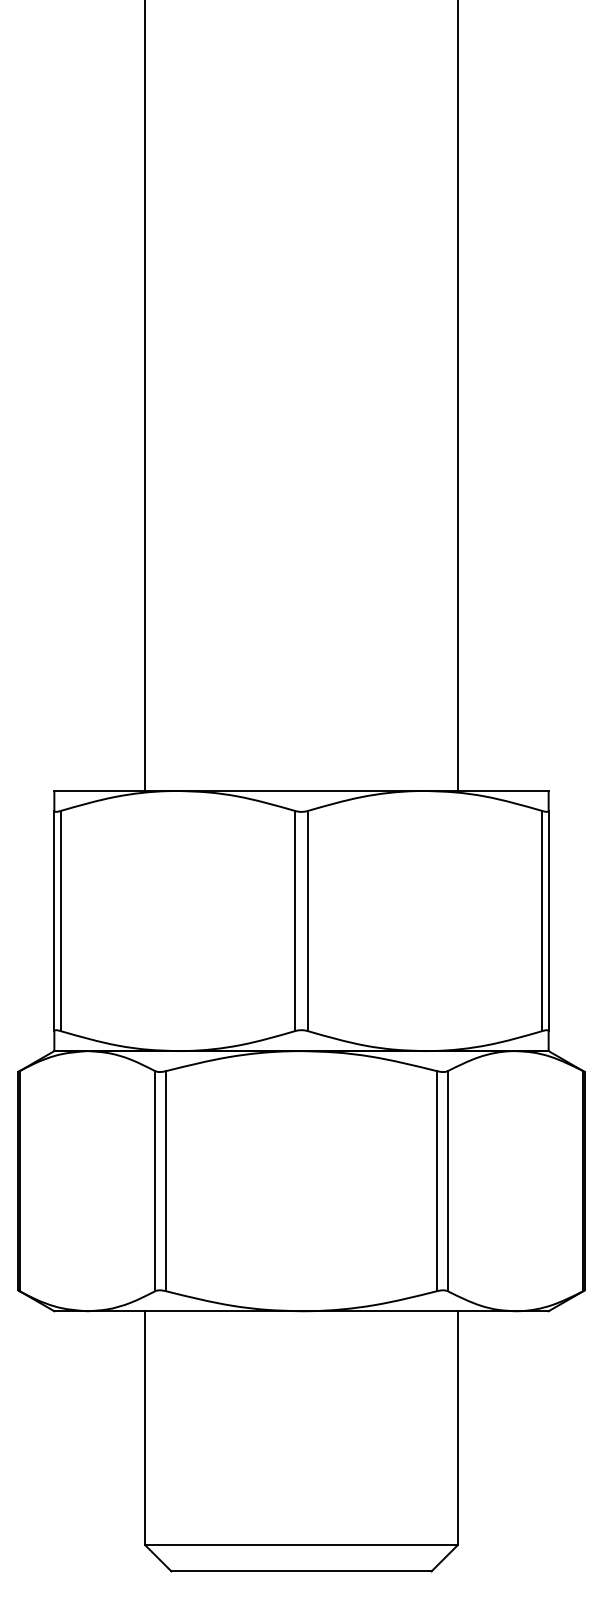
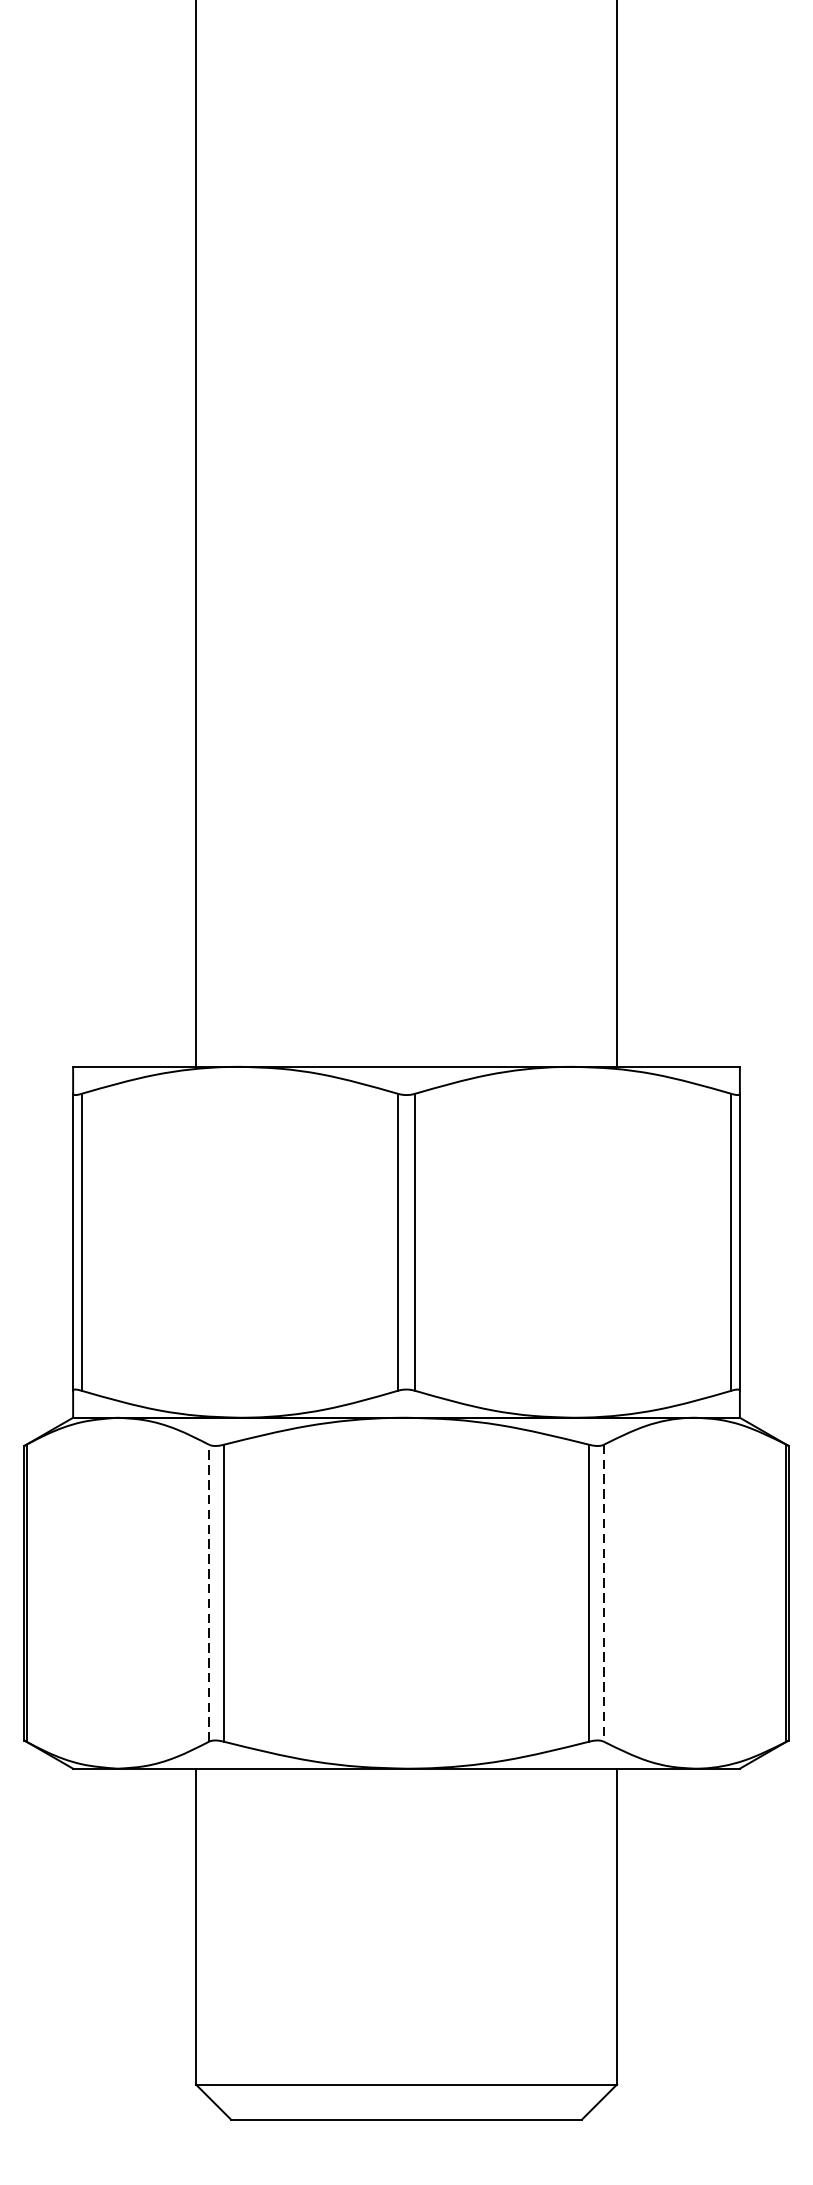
line: (155, 1180) -> (209, 1592), solid -> dashed
line: (447, 1181) -> (603, 1593), solid -> dashed

